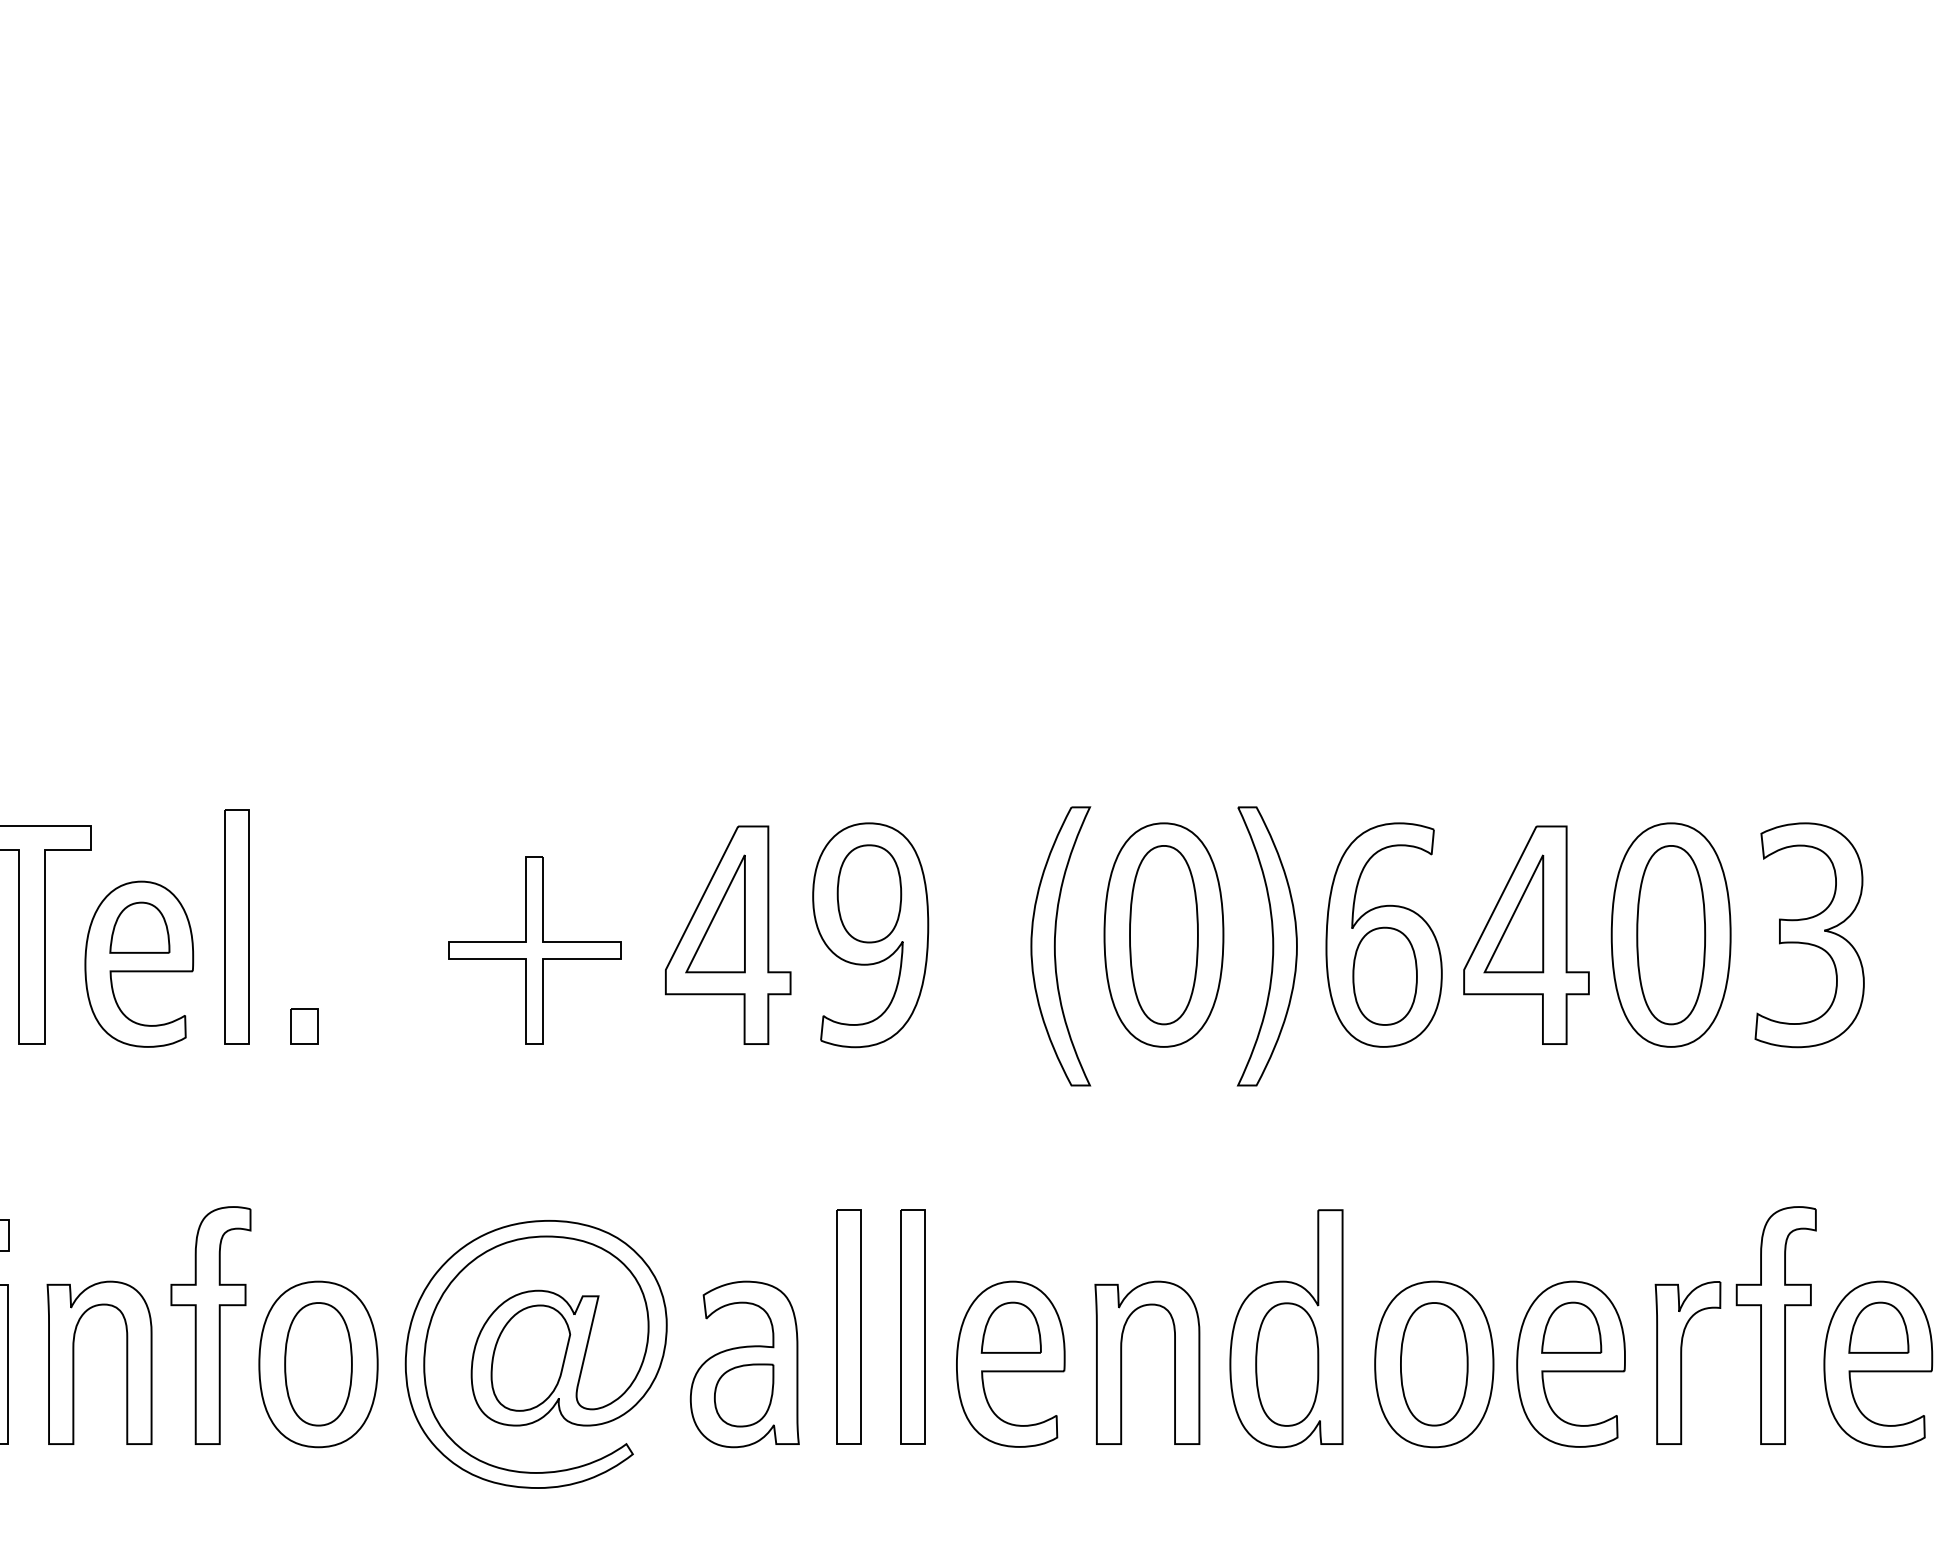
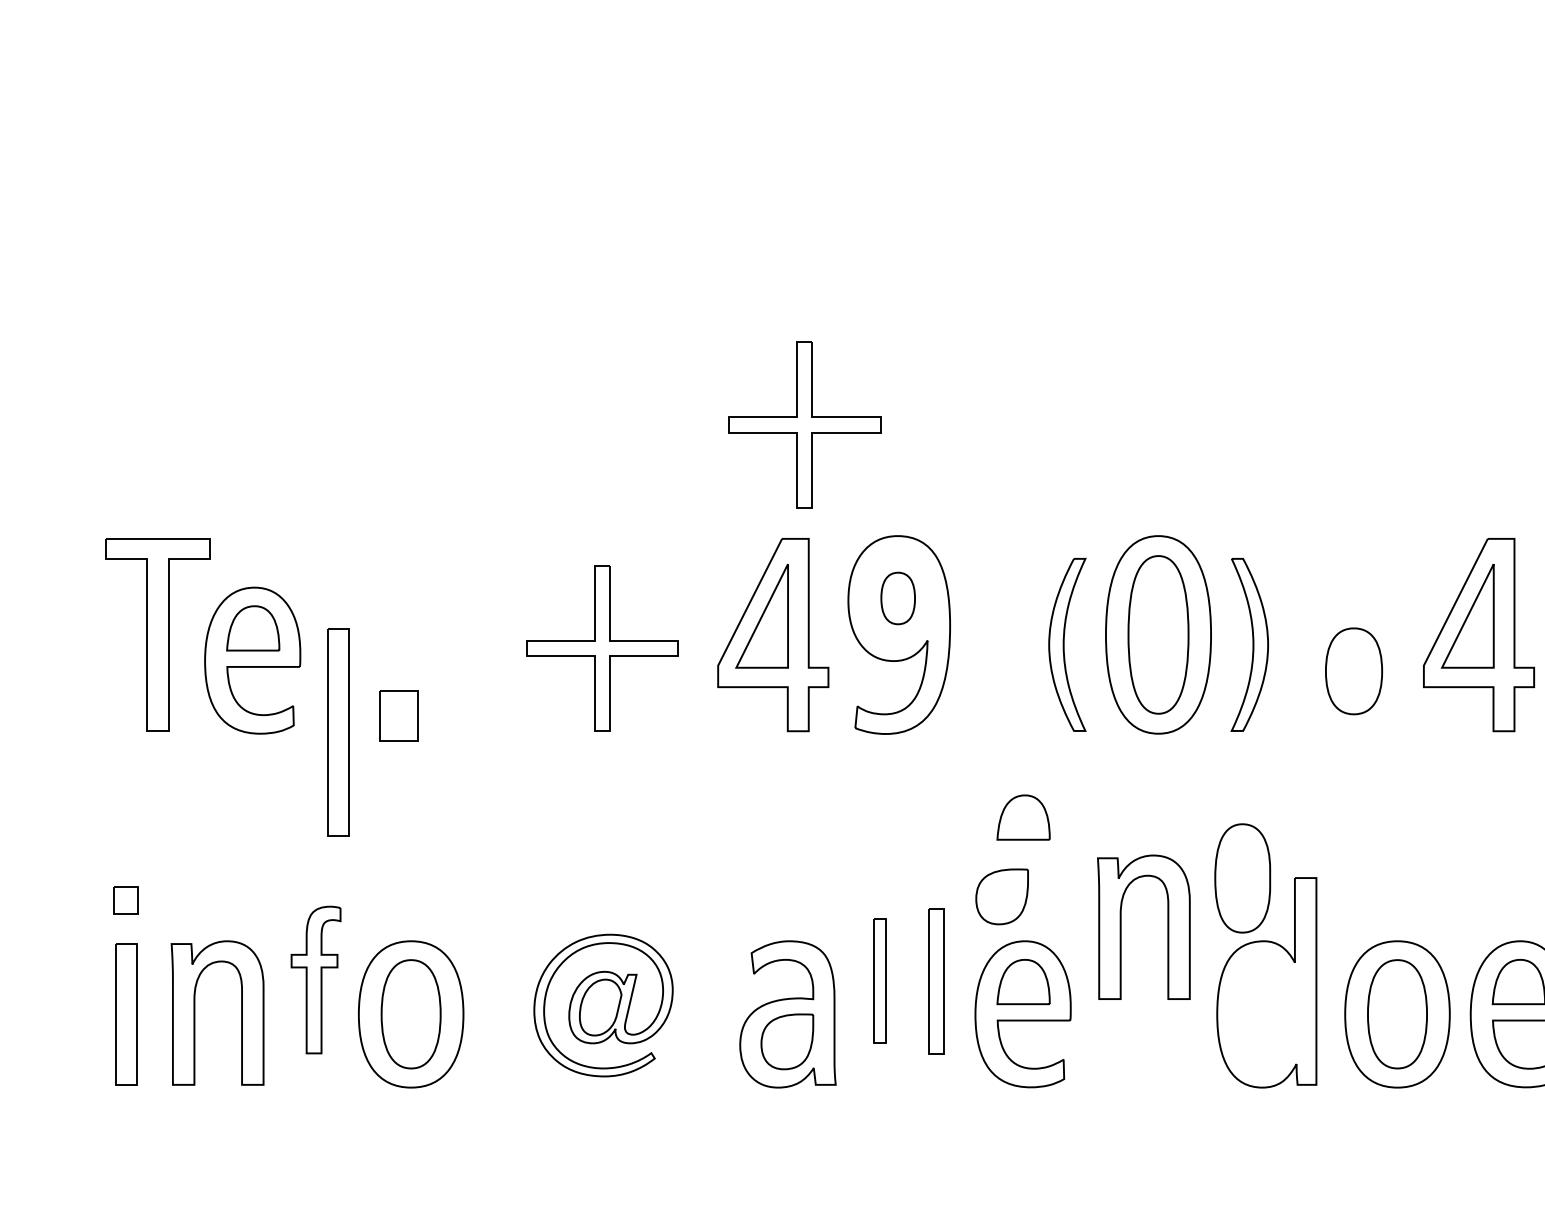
part: (763, 697) -> (804, 424), added
part: (869, 893) -> (898, 598), size x0.6
part: (236, 926) -> (338, 731), moved
part: (1383, 934) -> (1352, 634), removed
part: (1060, 946) -> (1067, 644), size x0.7
part: (1266, 946) -> (1249, 644), size x0.7
part: (304, 1026) -> (398, 715), size x1.6
part: (1010, 1141) -> (1022, 817), added
part: (987, 1231) -> (1002, 896), added
part: (210, 1325) -> (315, 980), size x0.7
part: (848, 1326) -> (879, 980), size x0.6
part: (912, 1326) -> (936, 980), size x0.7
part: (535, 1354) -> (602, 1005), size x0.6
part: (1122, 1362) -> (1121, 926), moved
part: (1287, 1364) -> (1242, 878), moved

